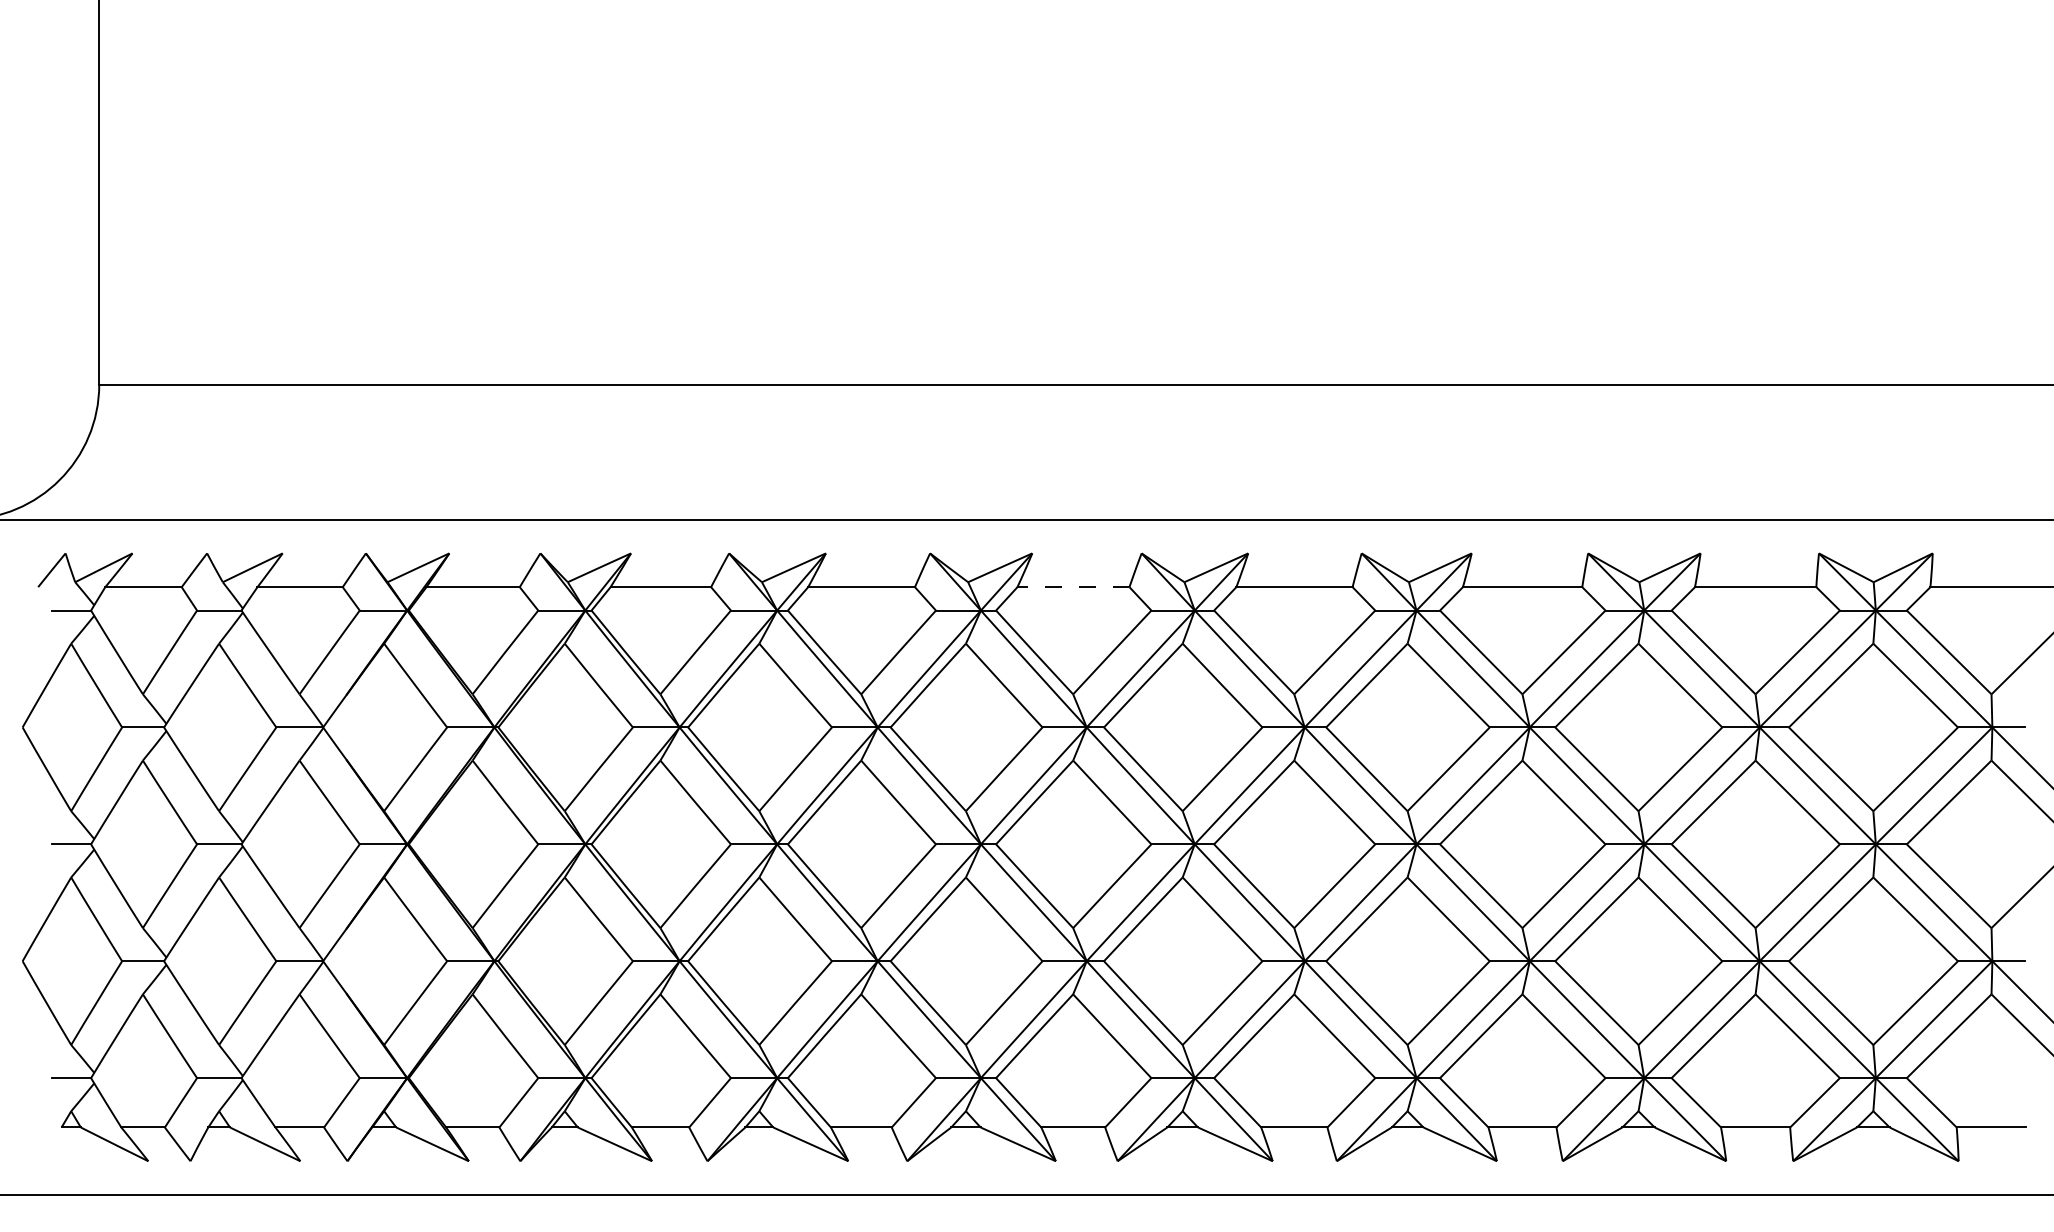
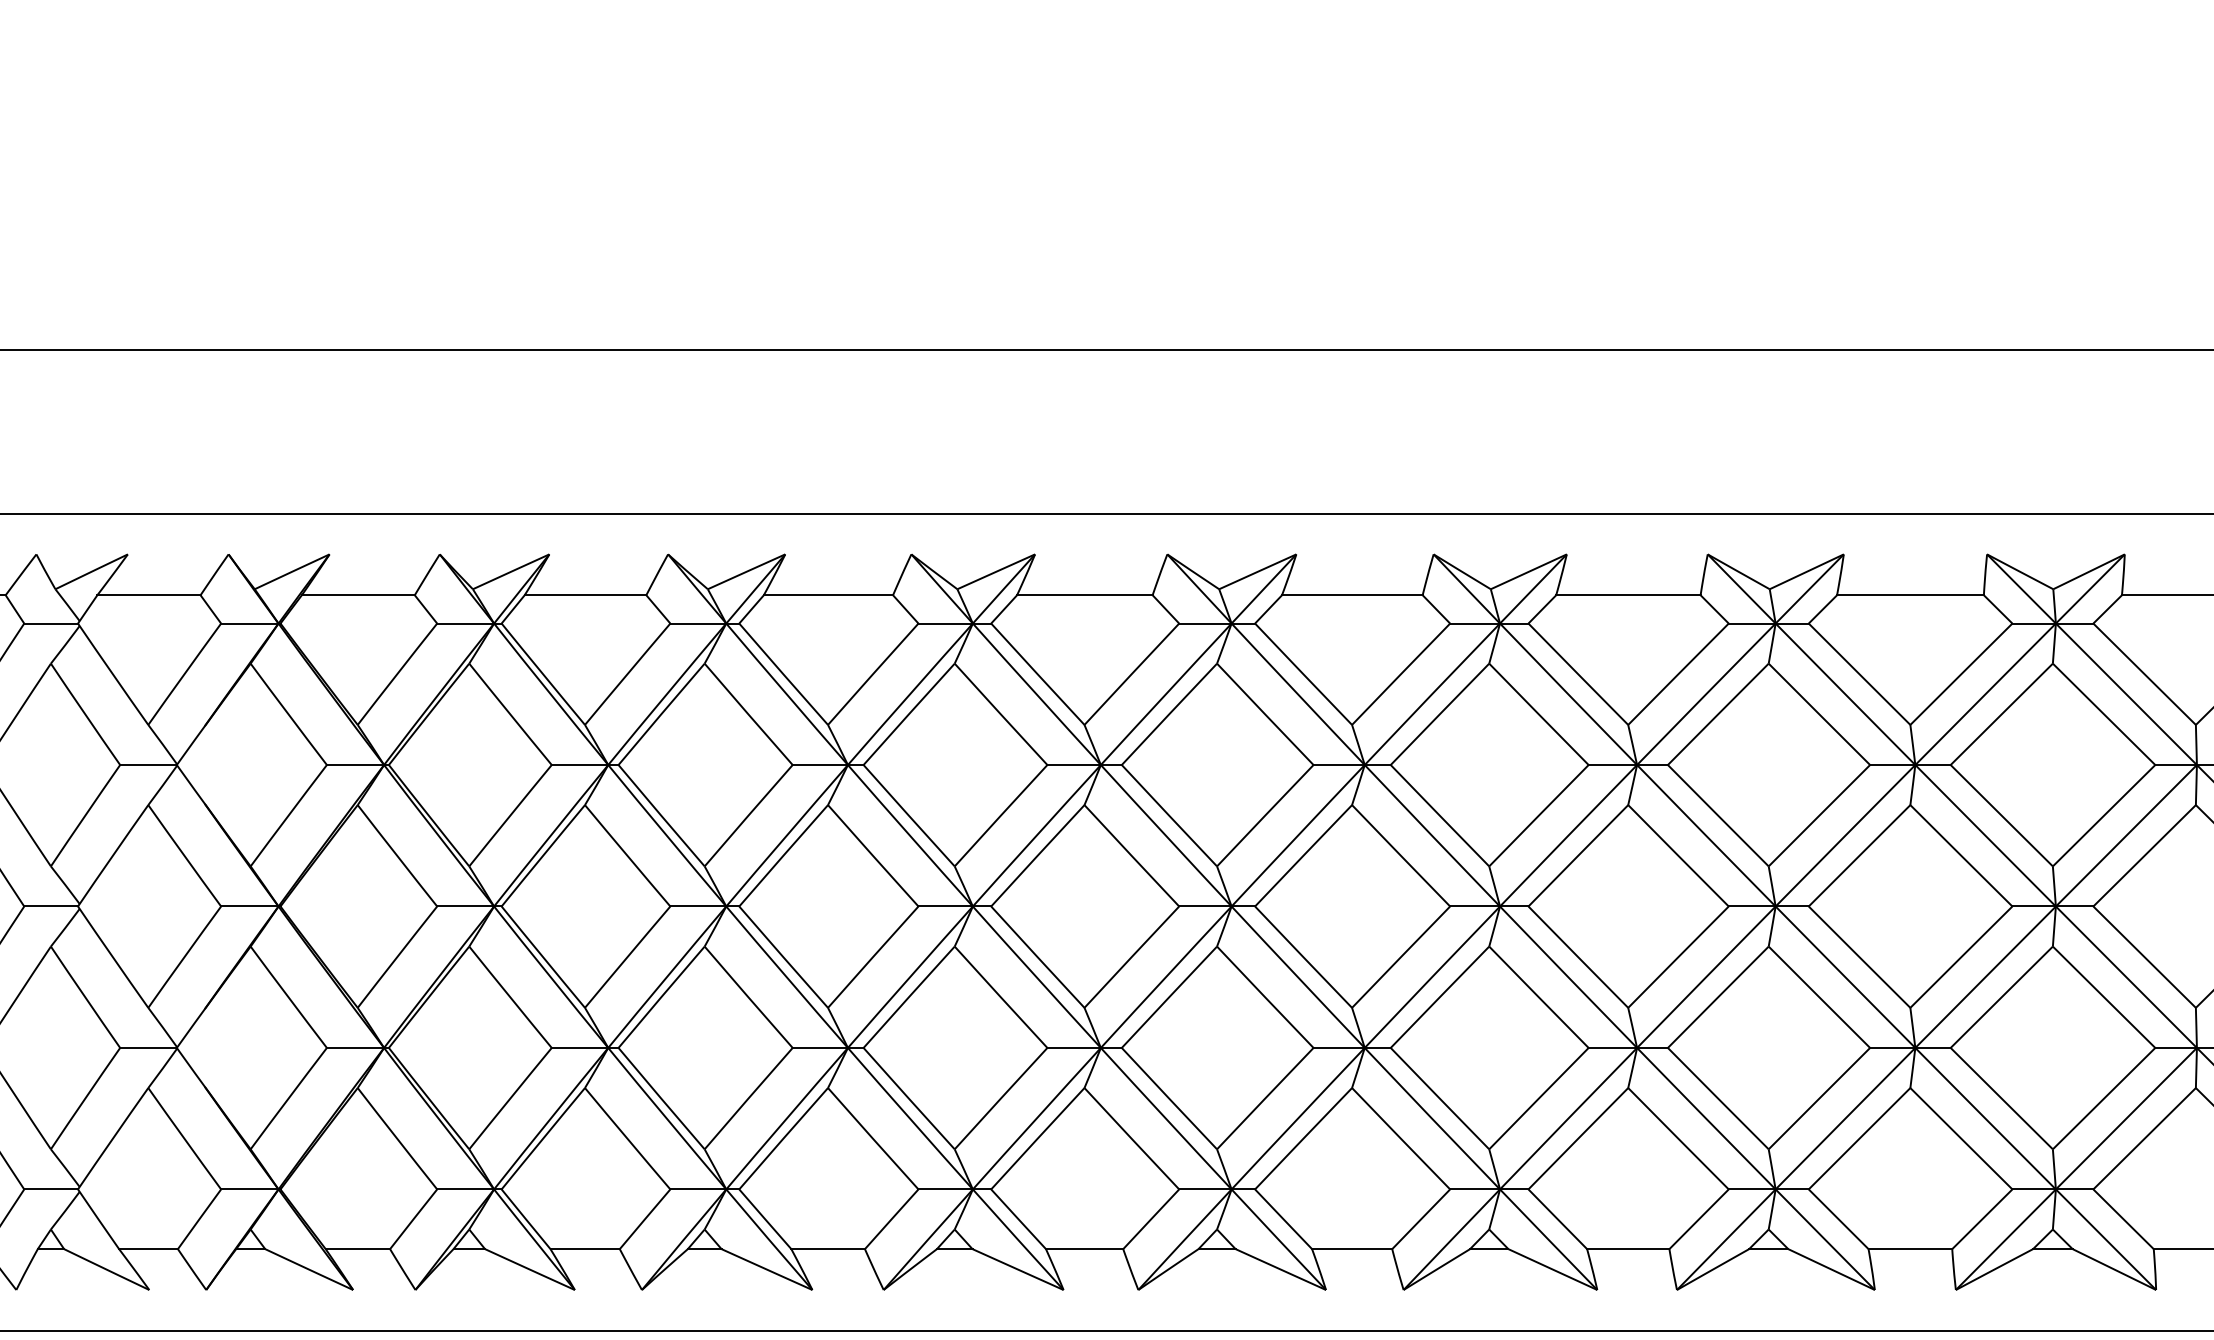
line: (1072, 587) -> (1083, 595), dashed -> solid

